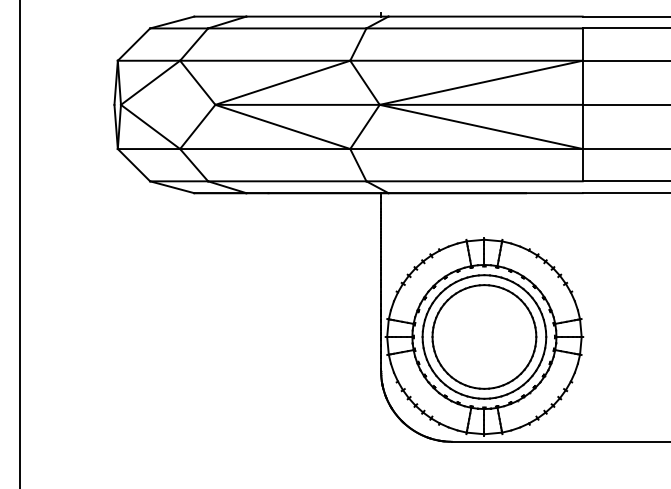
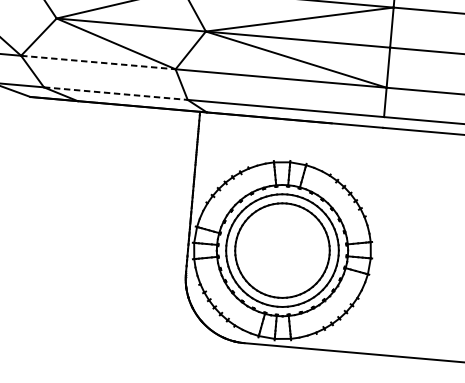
line: (265, 149) -> (98, 63), solid -> dashed
line: (287, 181) -> (116, 93), solid -> dashed

